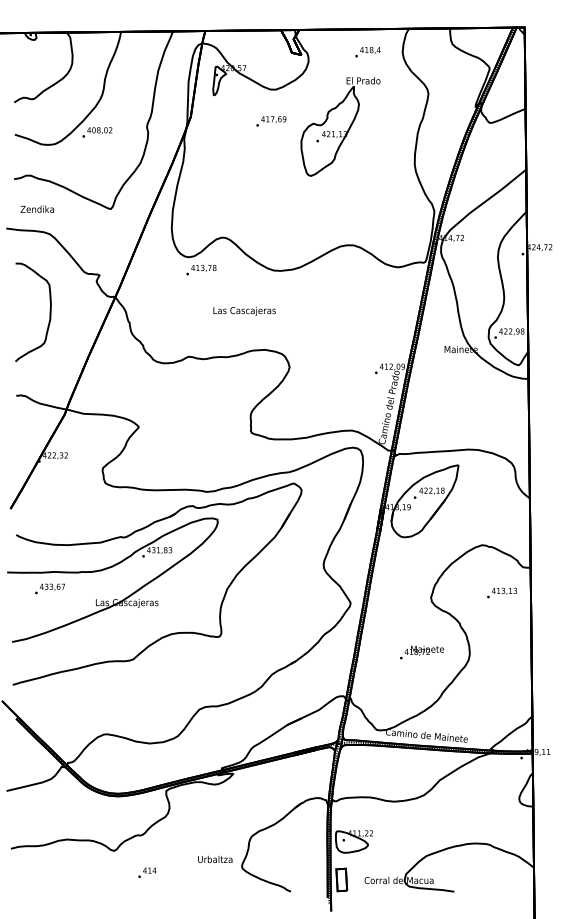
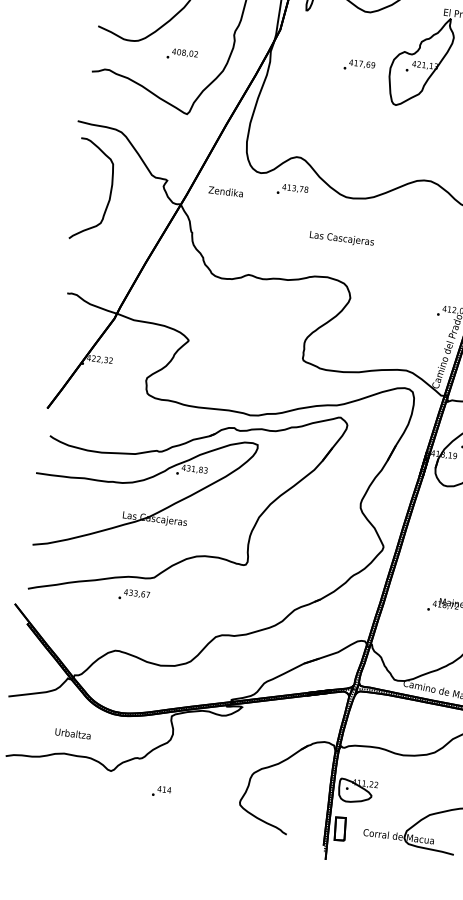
text: (271, 121) -> (359, 65), moved
text: (97, 132) -> (182, 54), moved
text: (36, 208) -> (225, 190), moved
text: (201, 269) -> (292, 189), moved
text: (244, 311) -> (341, 239), moved
curve: (49, 312) -> (109, 192), moved
text: (49, 588) -> (133, 594), moved
text: (215, 858) -> (73, 732), moved
text: (147, 872) -> (161, 791), moved

